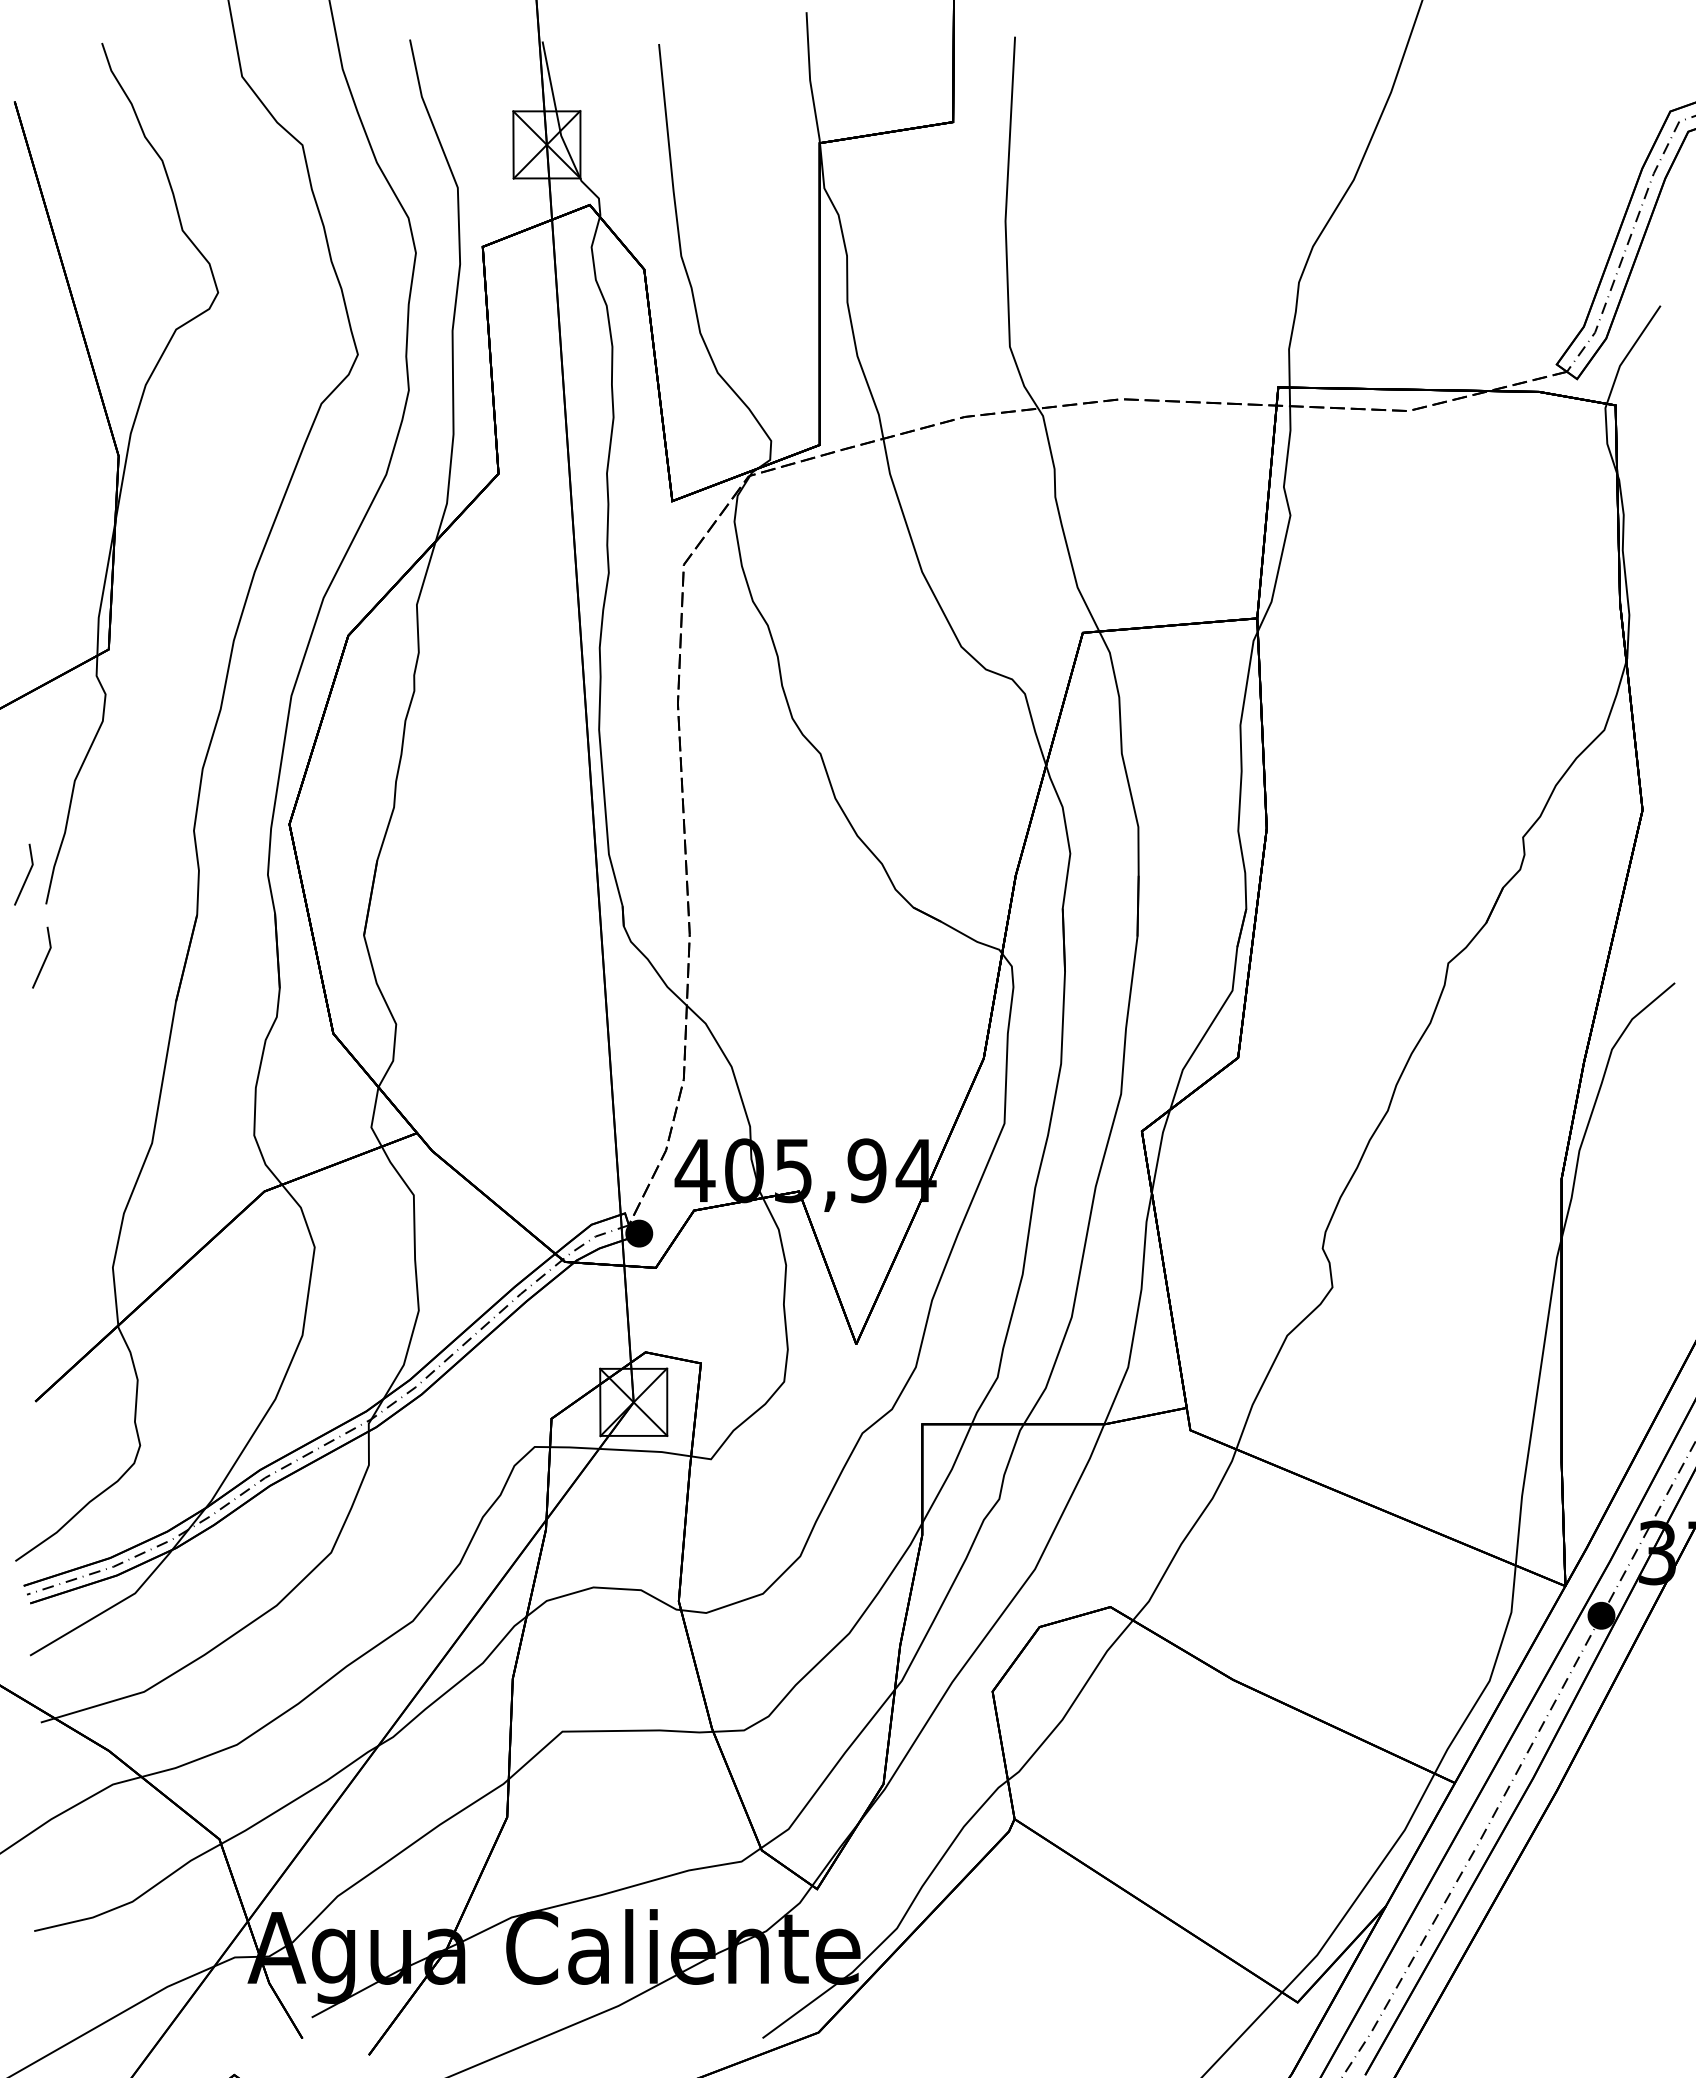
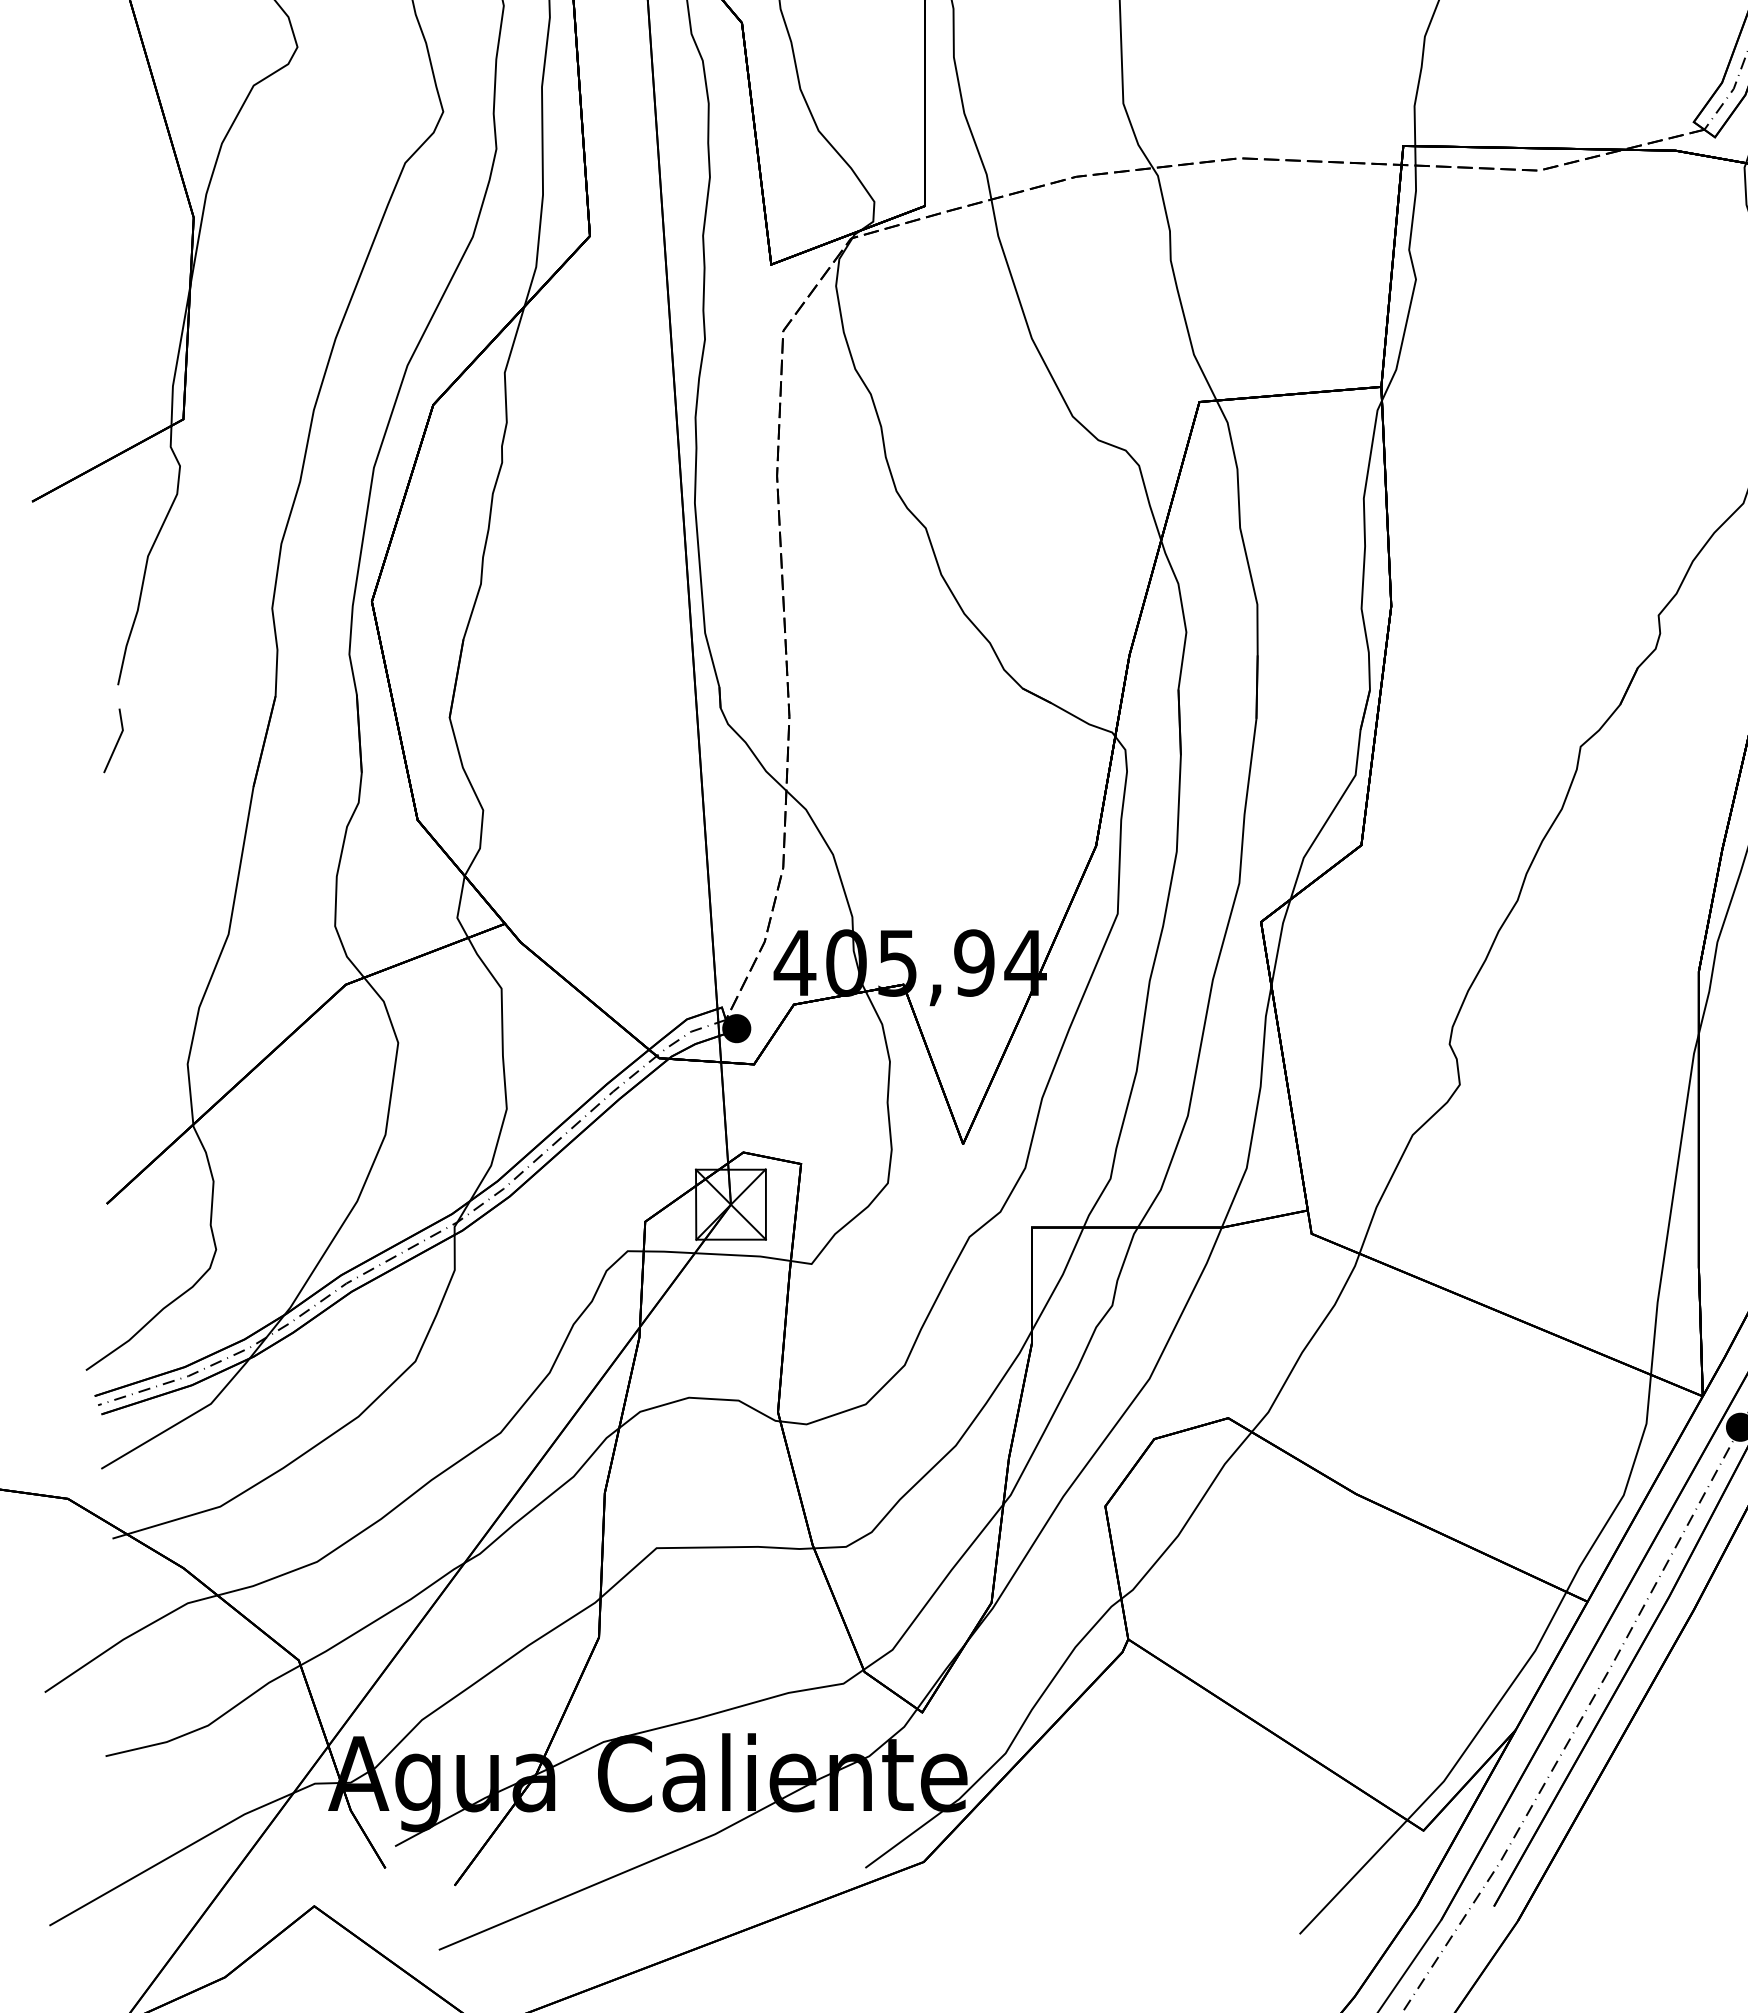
line: (26, 876) -> (97, 656), removed

